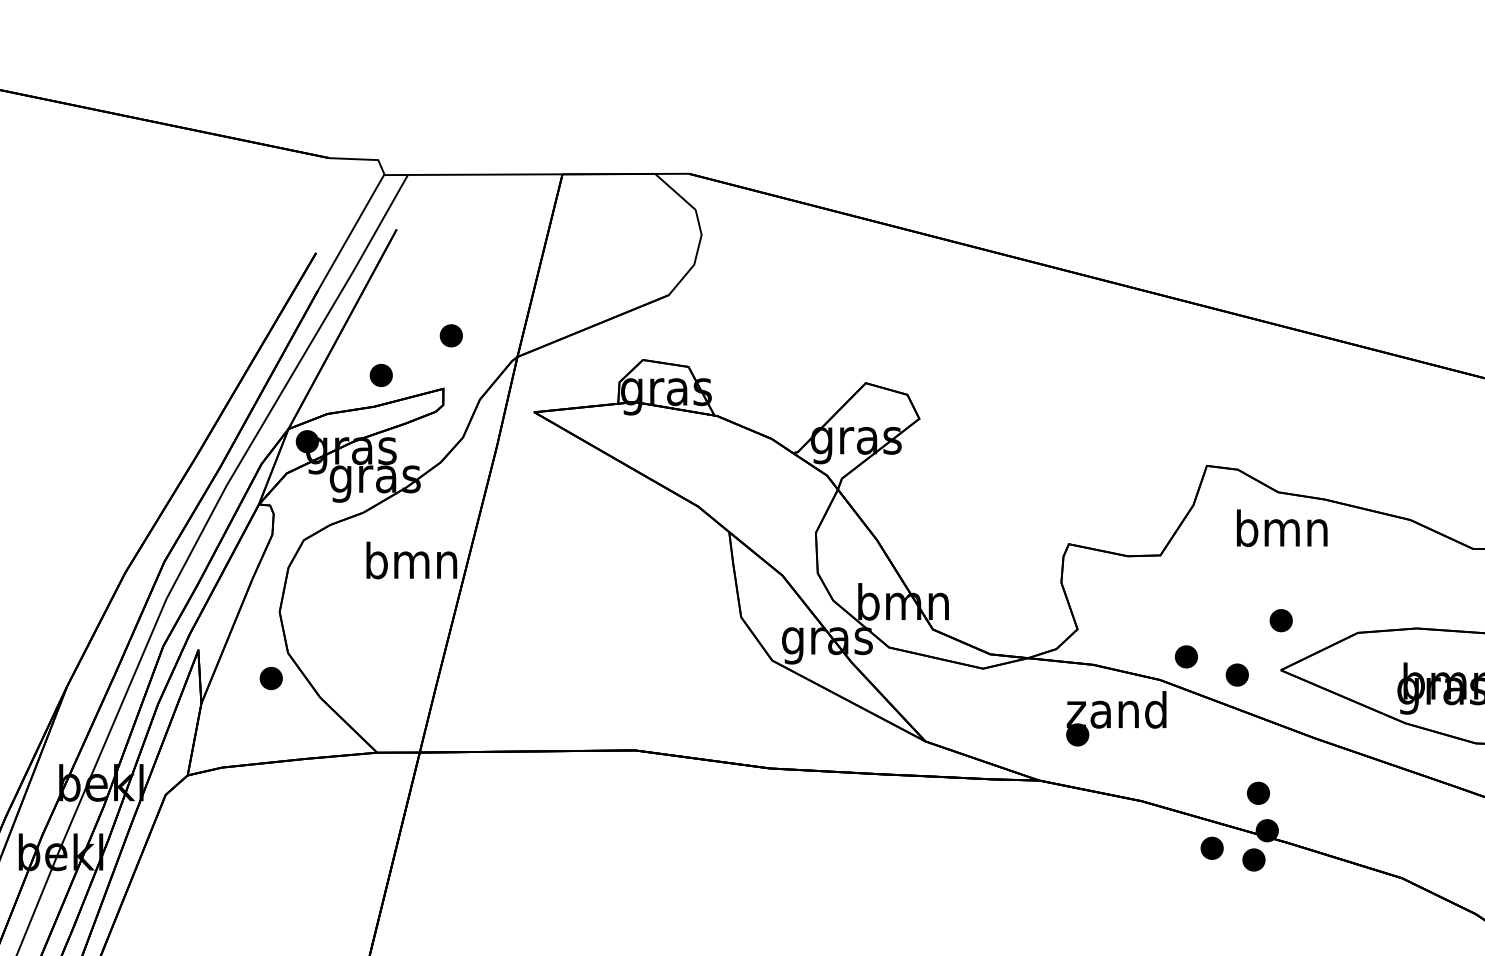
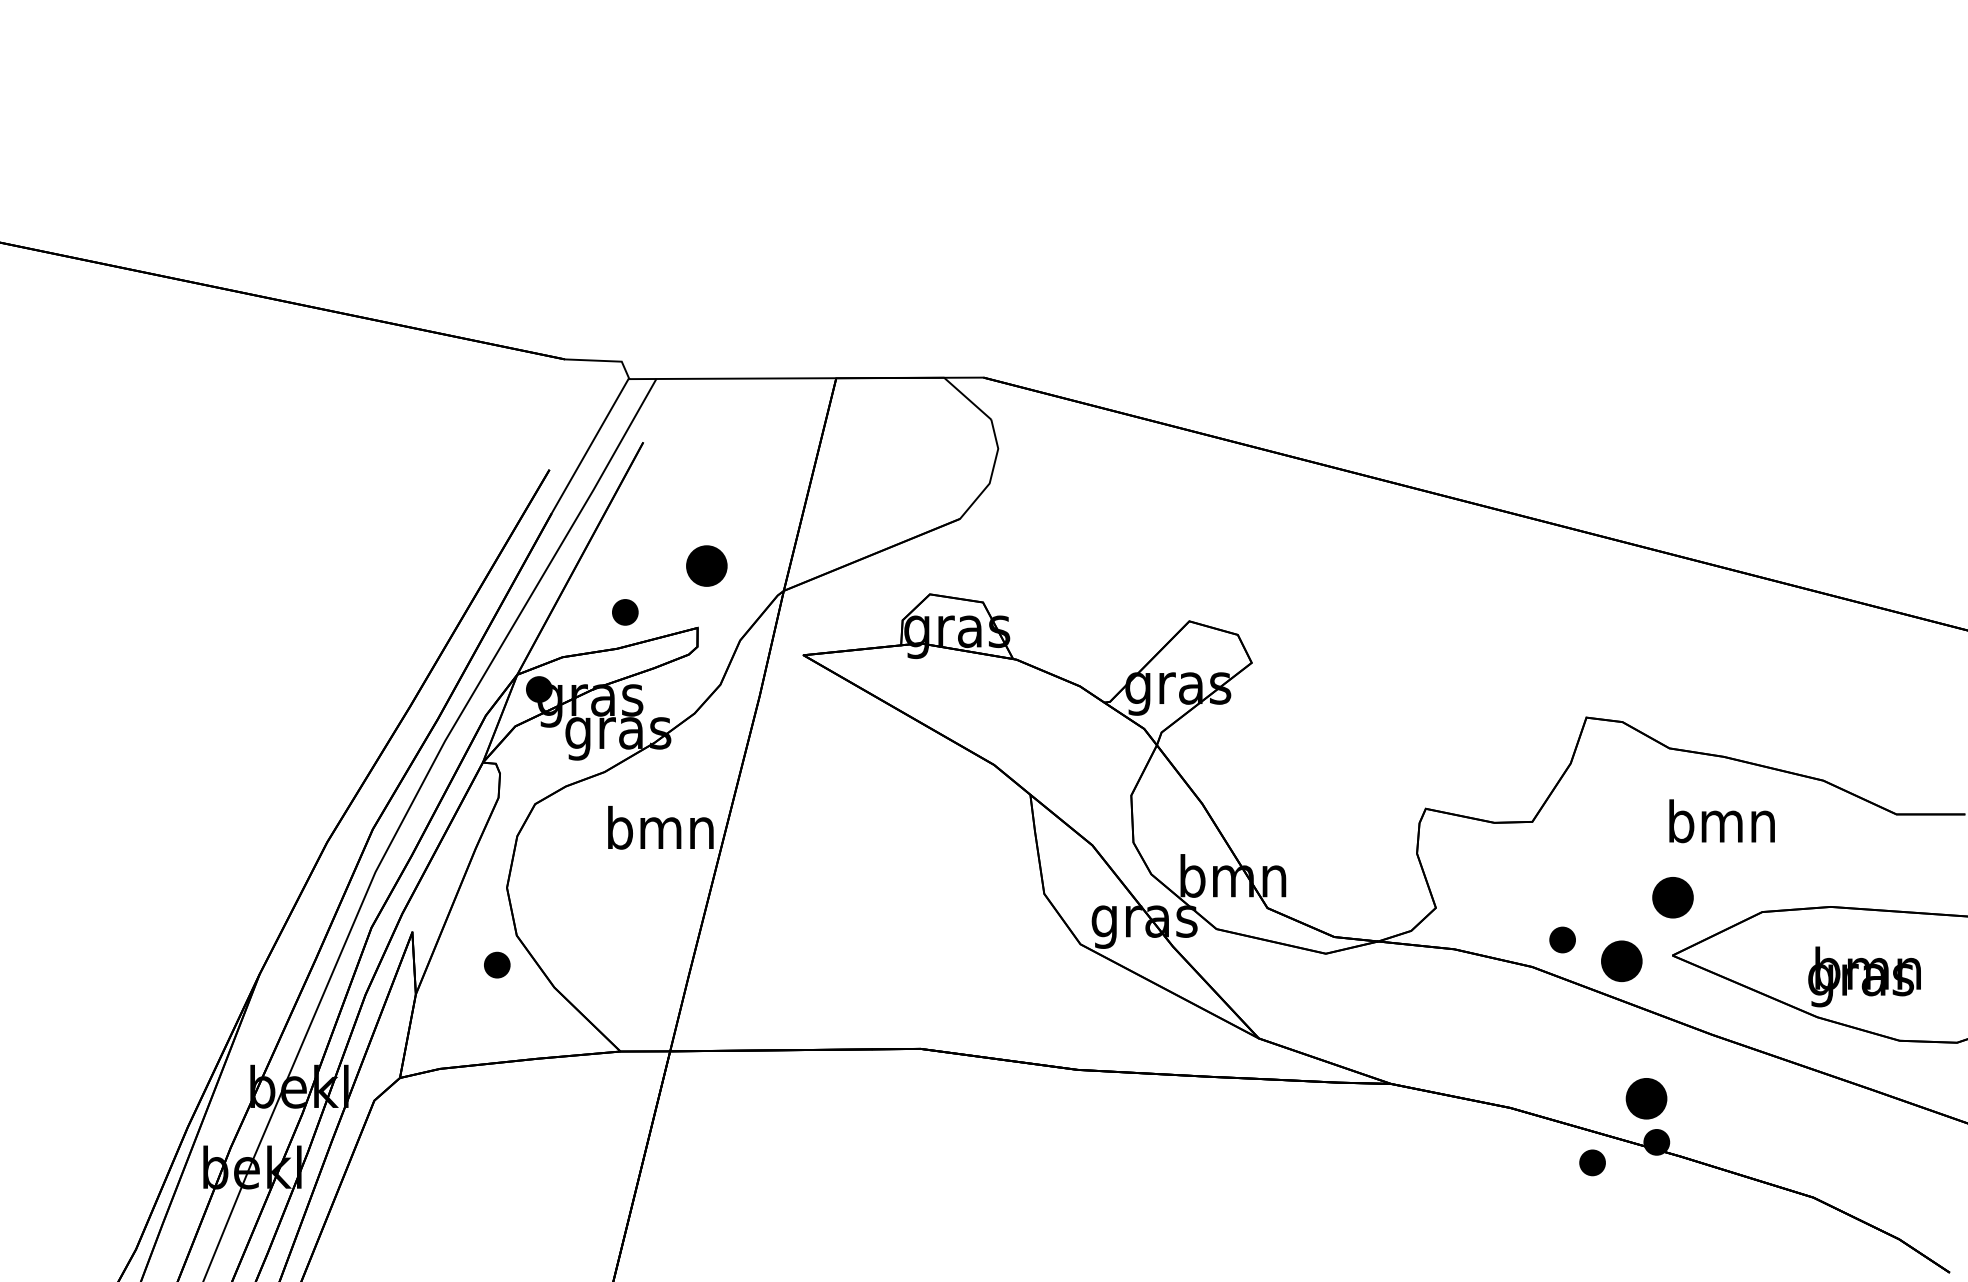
part: (451, 336) -> (706, 566), size x1.6
text: (1281, 528) -> (1721, 821), moved
part: (1280, 620) -> (1672, 897), size x1.6
part: (1237, 674) -> (1621, 960), size x1.6
part: (1115, 718) -> (1480, 1011), removed
part: (1258, 793) -> (1646, 1098), size x1.6
part: (1254, 860) -> (1641, 1176), removed

